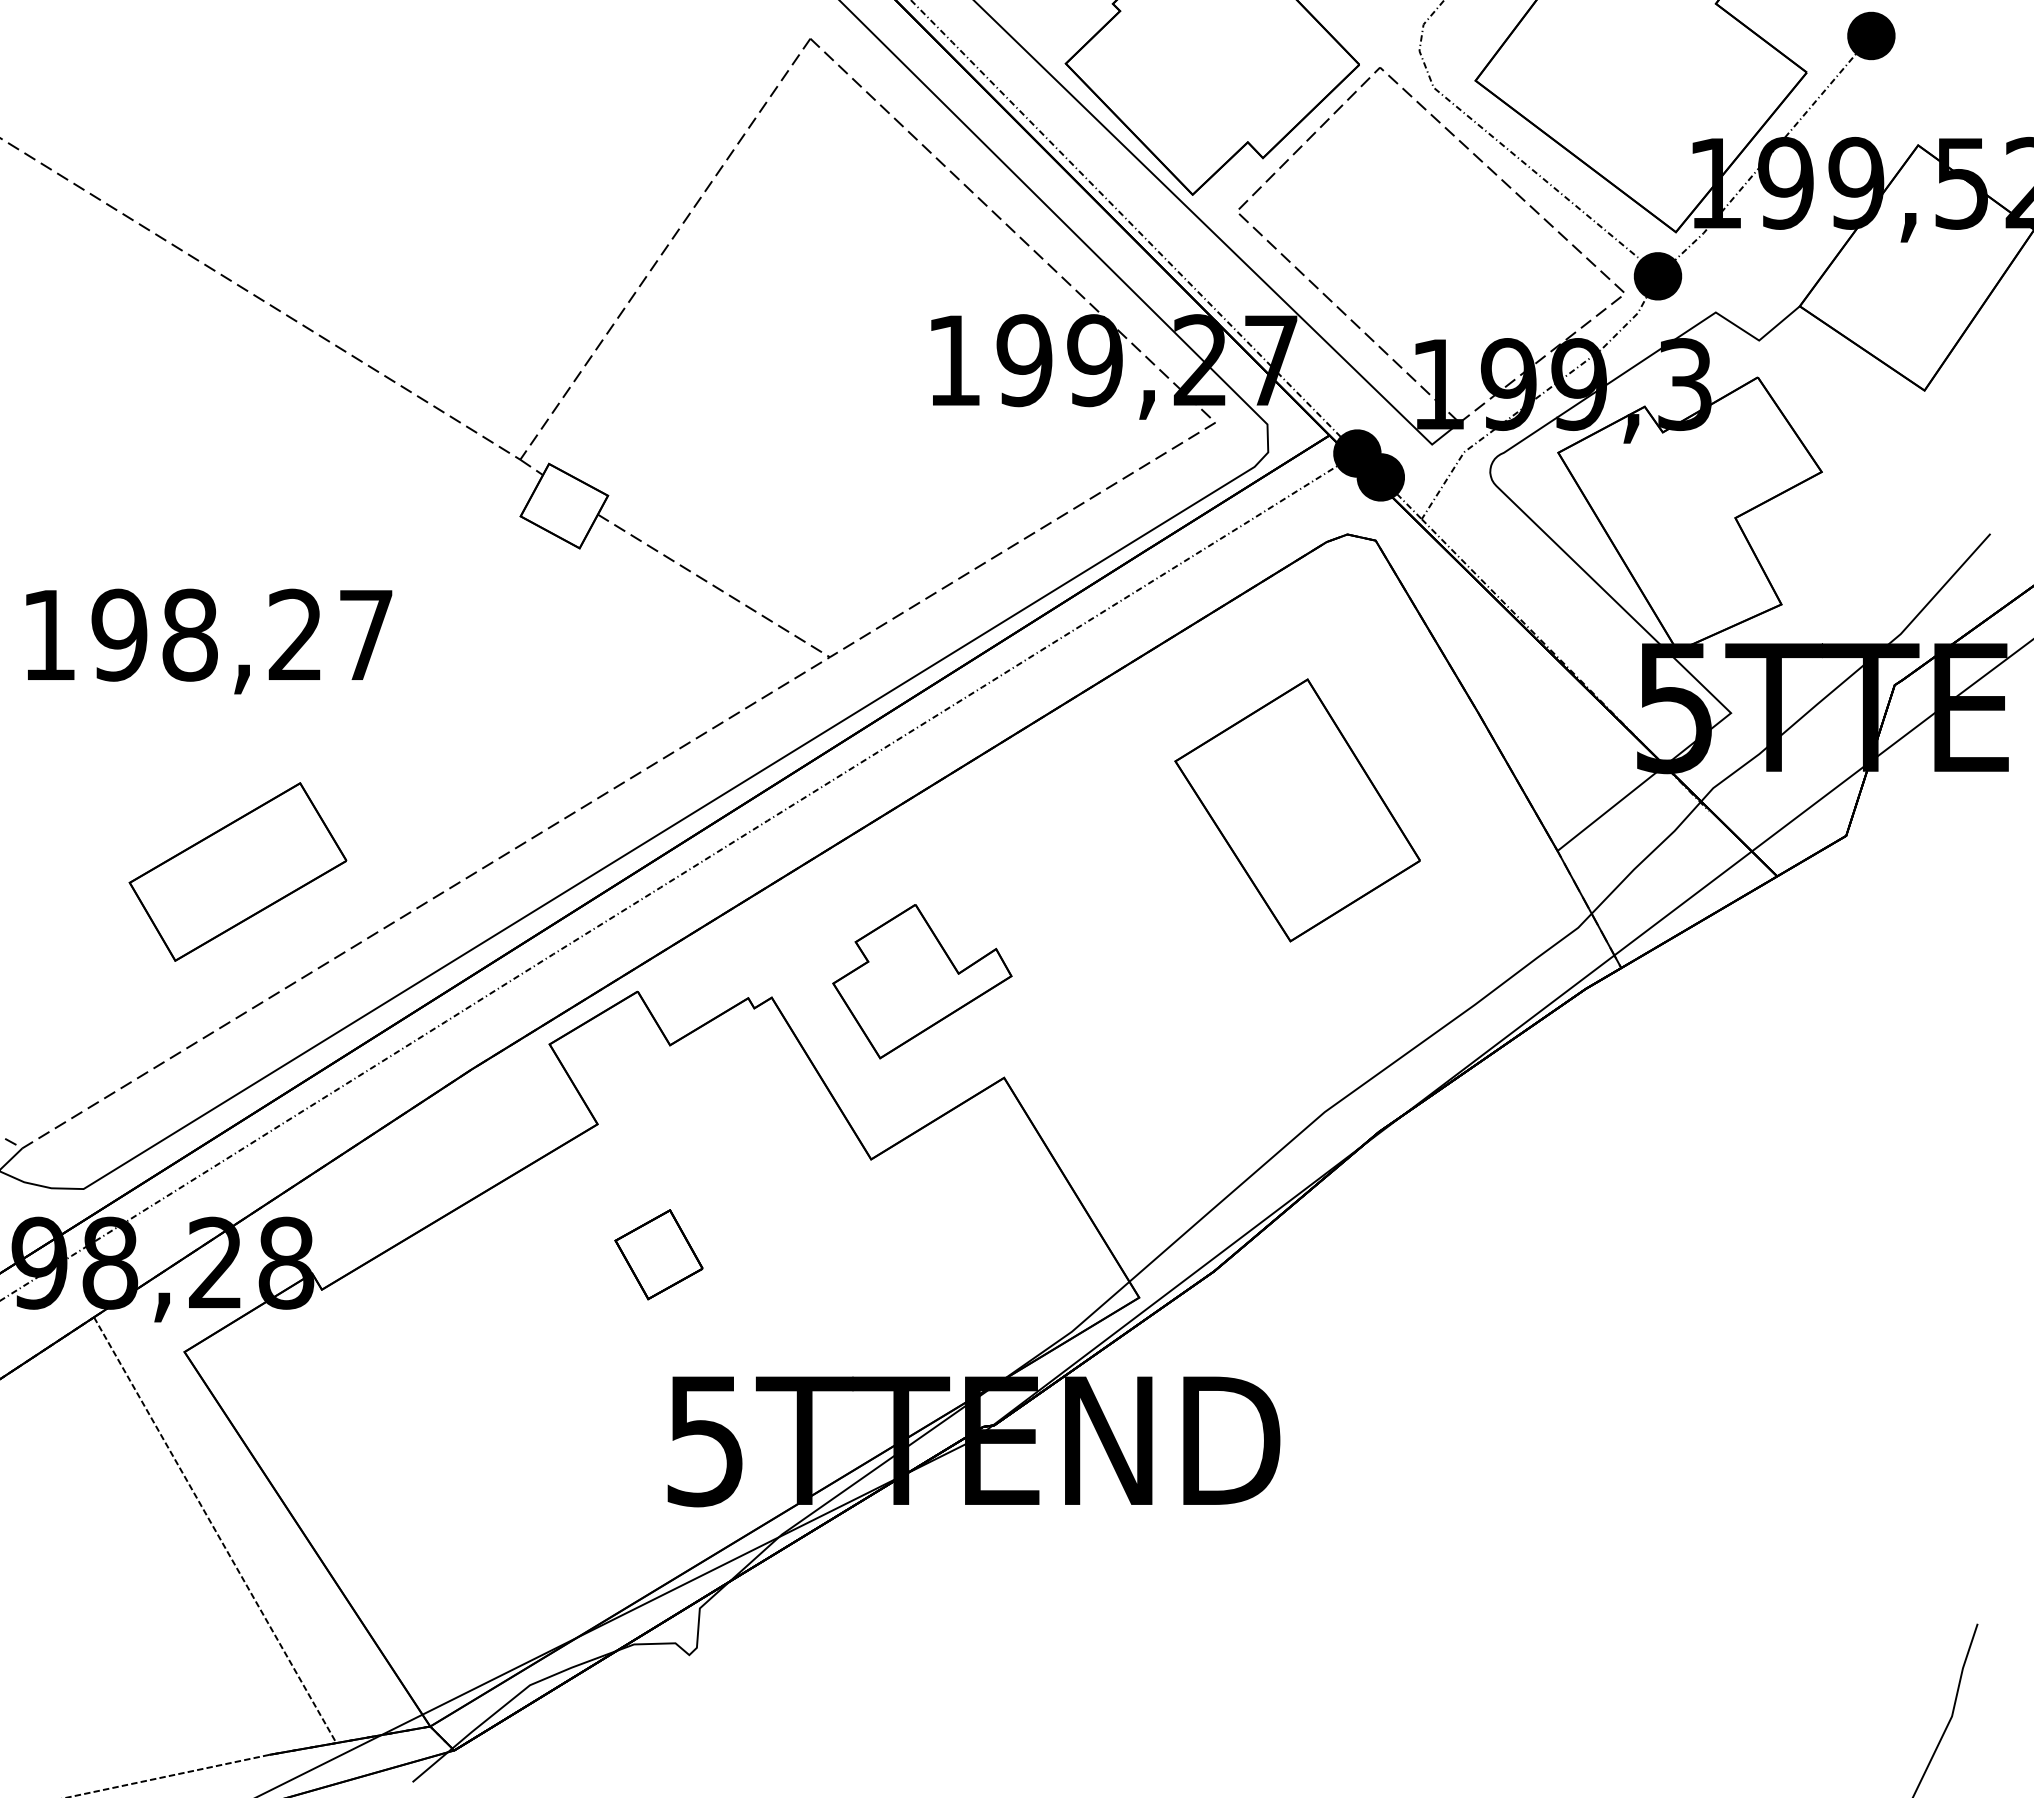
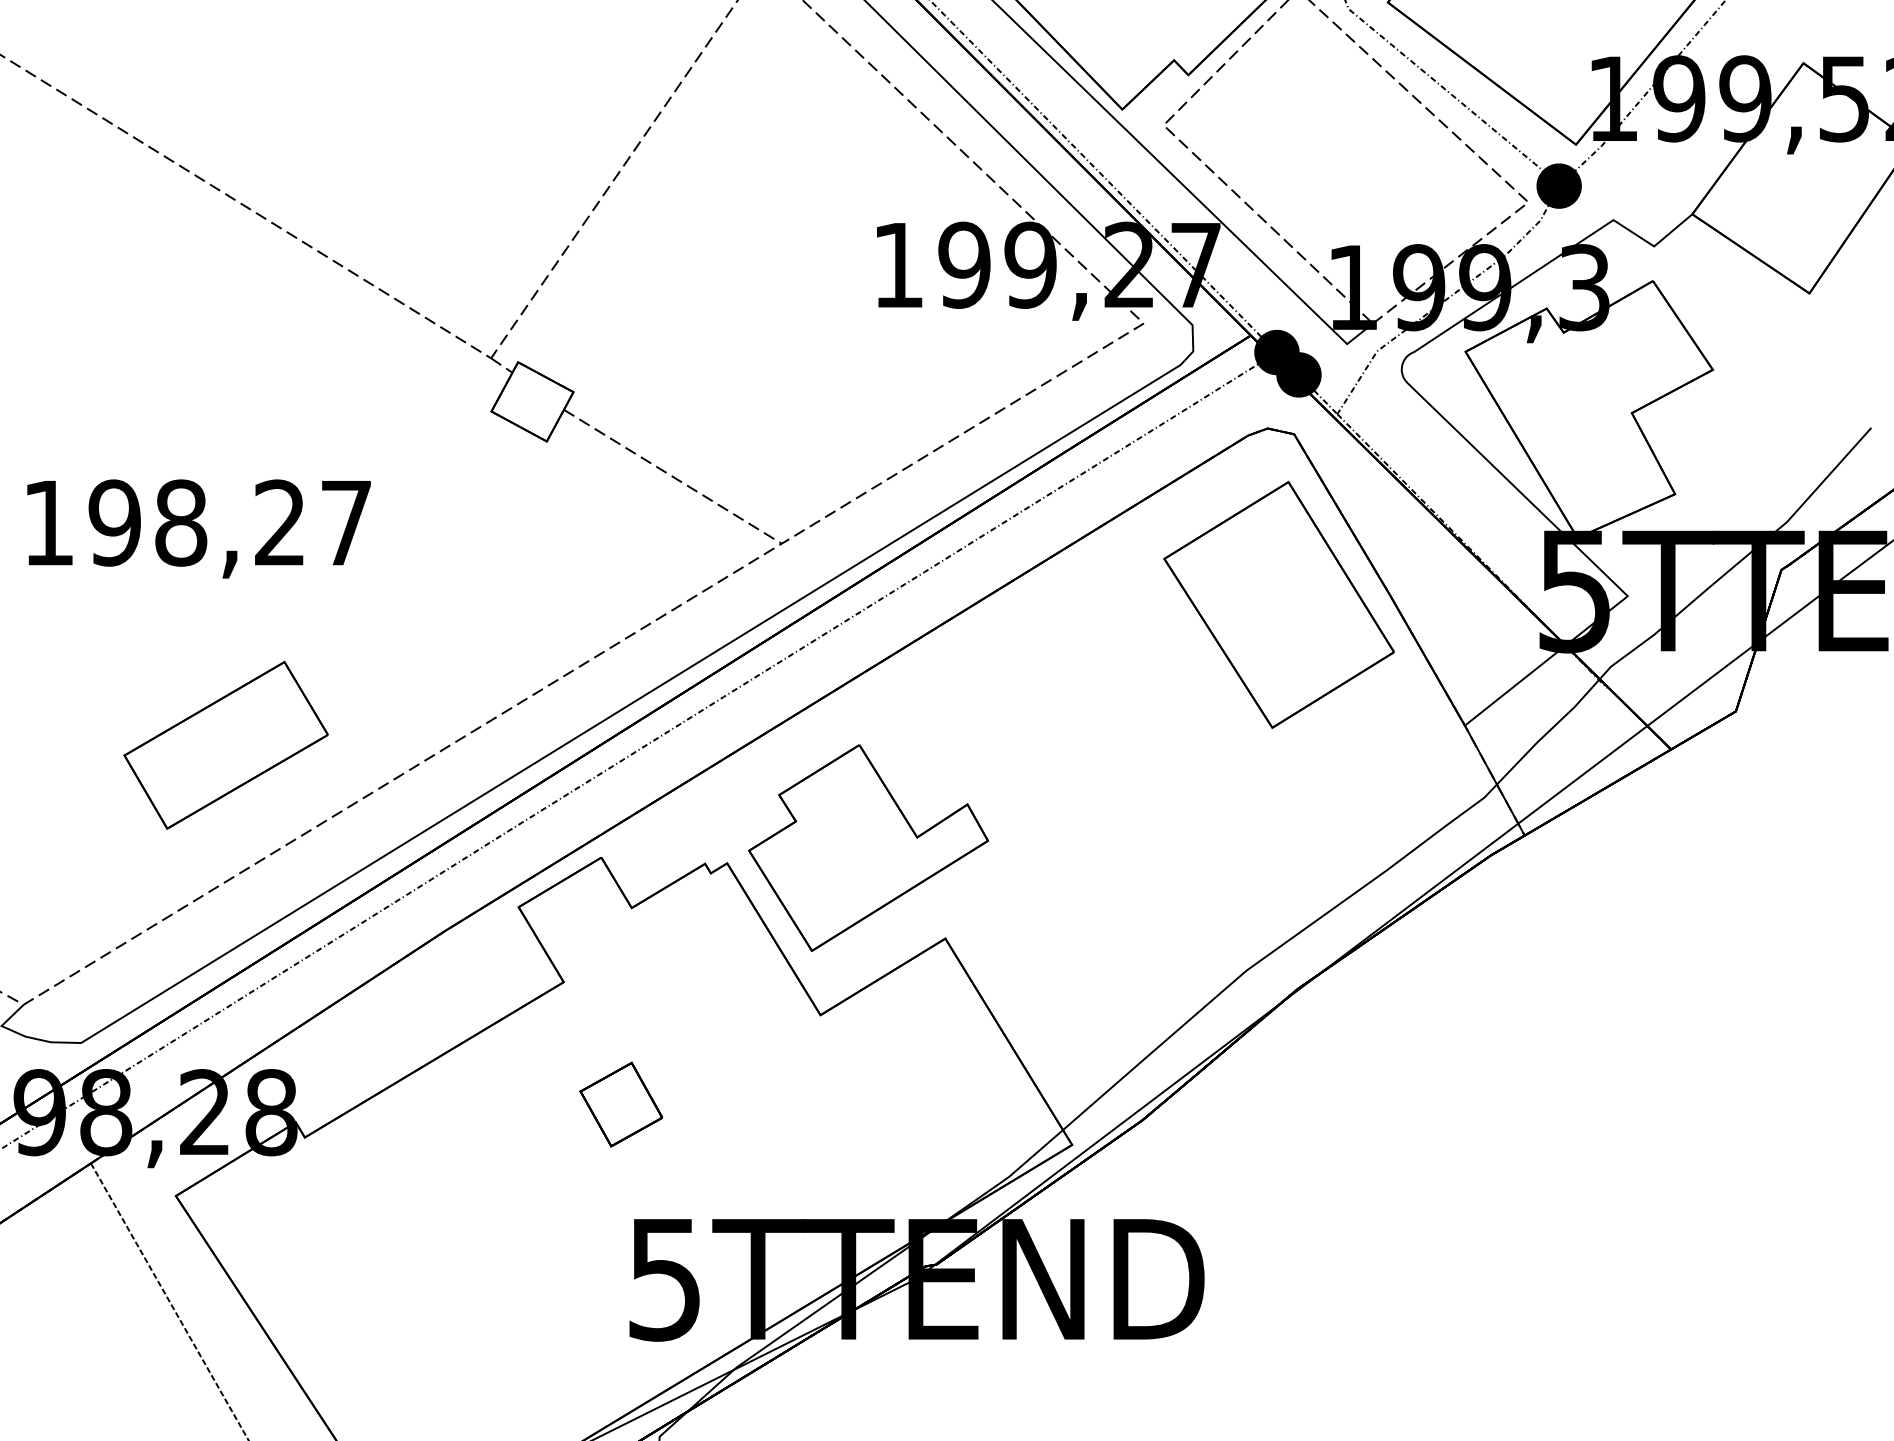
part: (1297, 810) -> (1278, 605), moved
part: (922, 981) -> (868, 848), size x1.43

